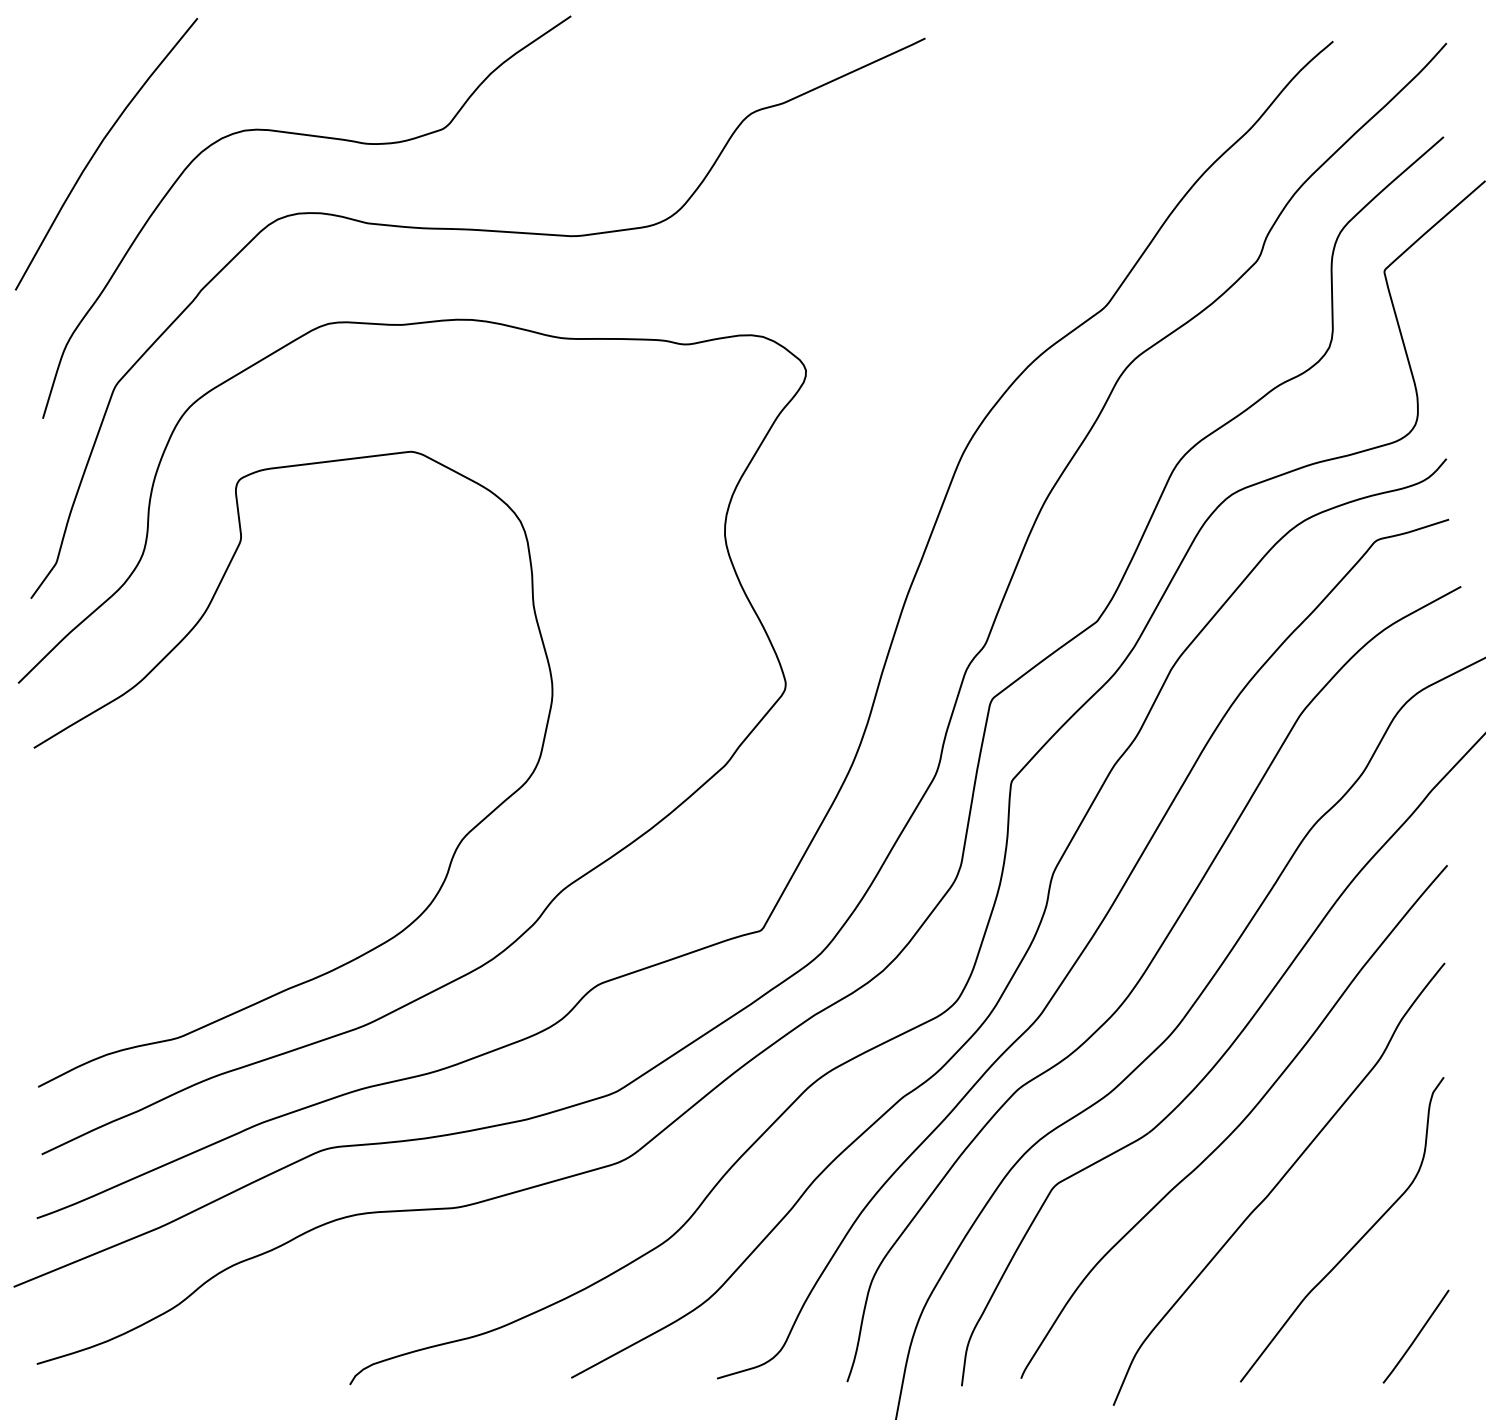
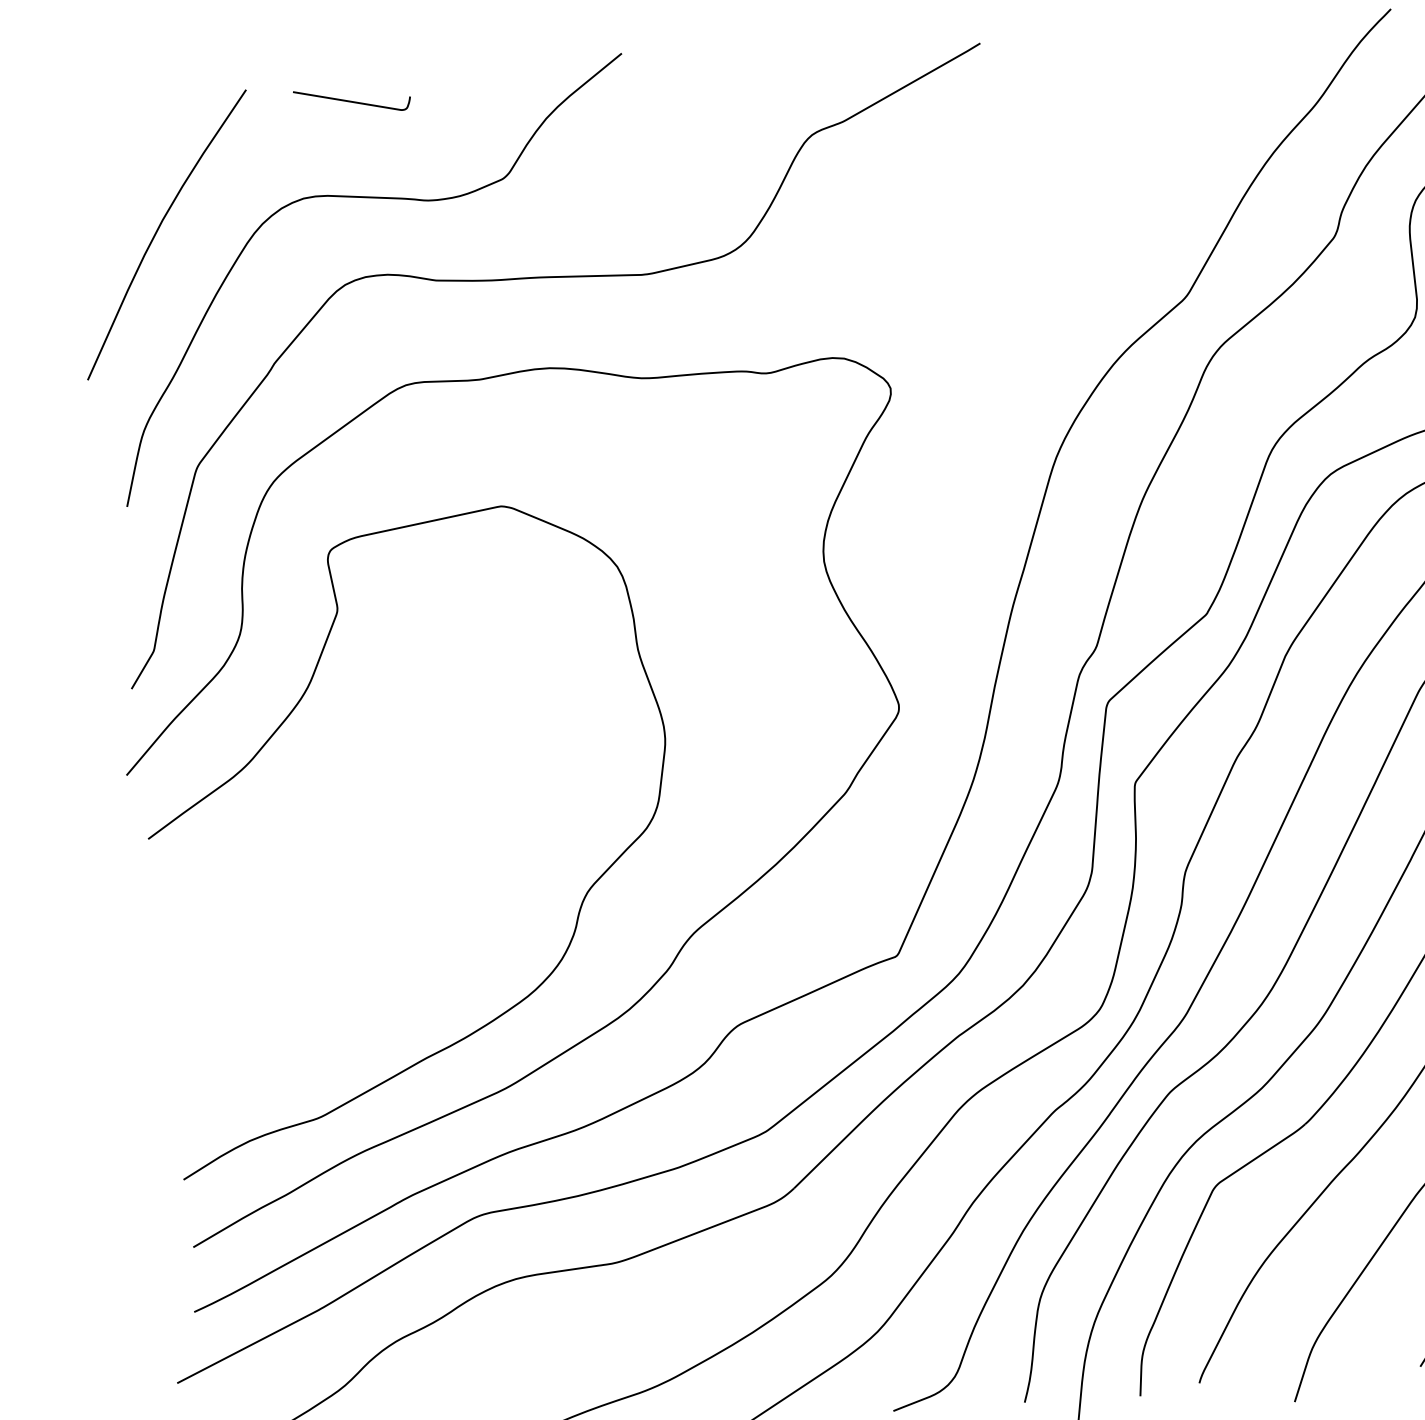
curve: (301, 38) -> (352, 100), added

